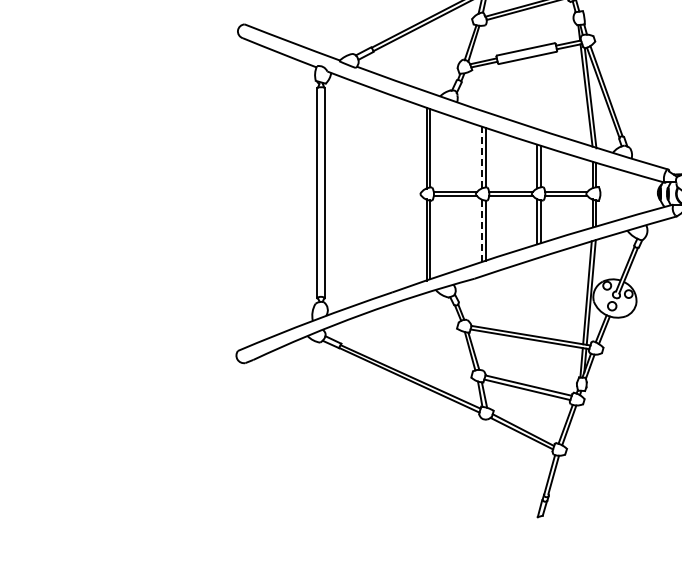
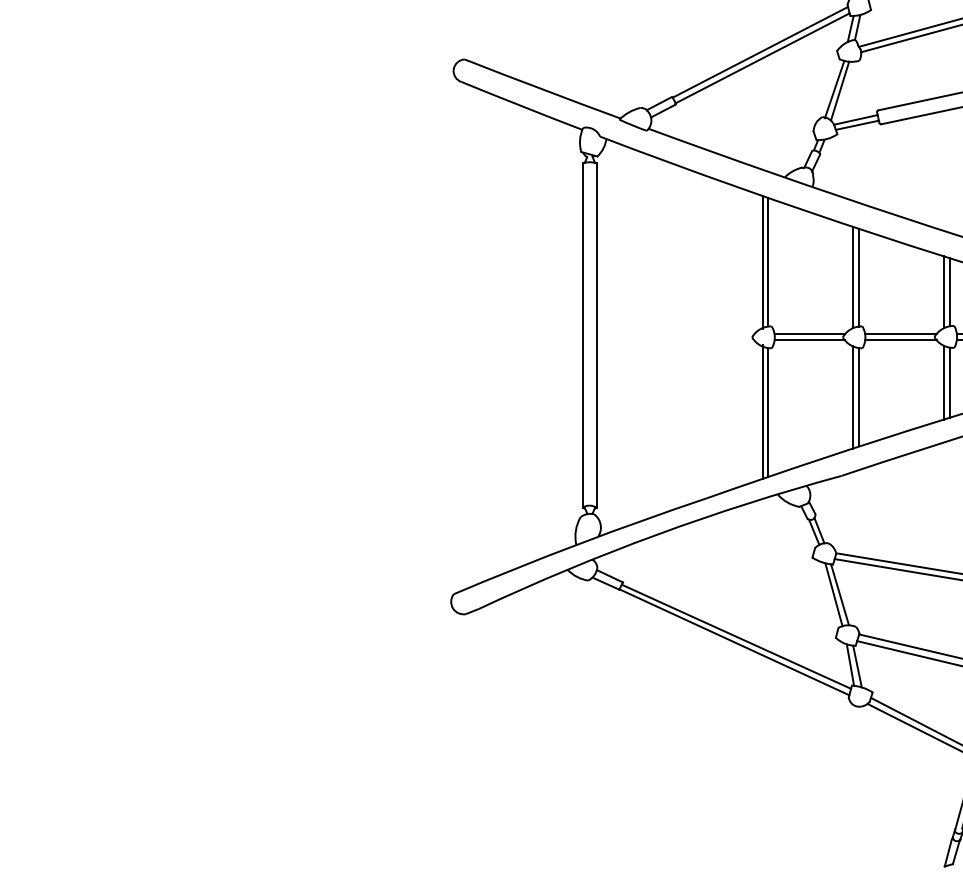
line: (481, 157) -> (852, 277), dashed -> solid
line: (481, 230) -> (852, 396), dashed -> solid

